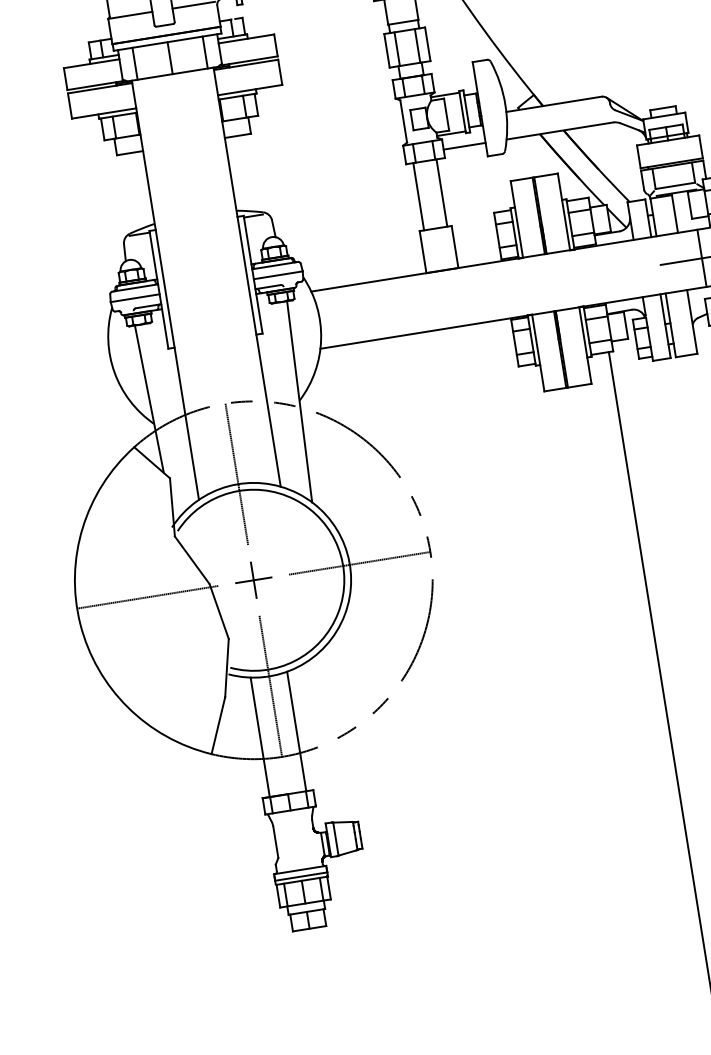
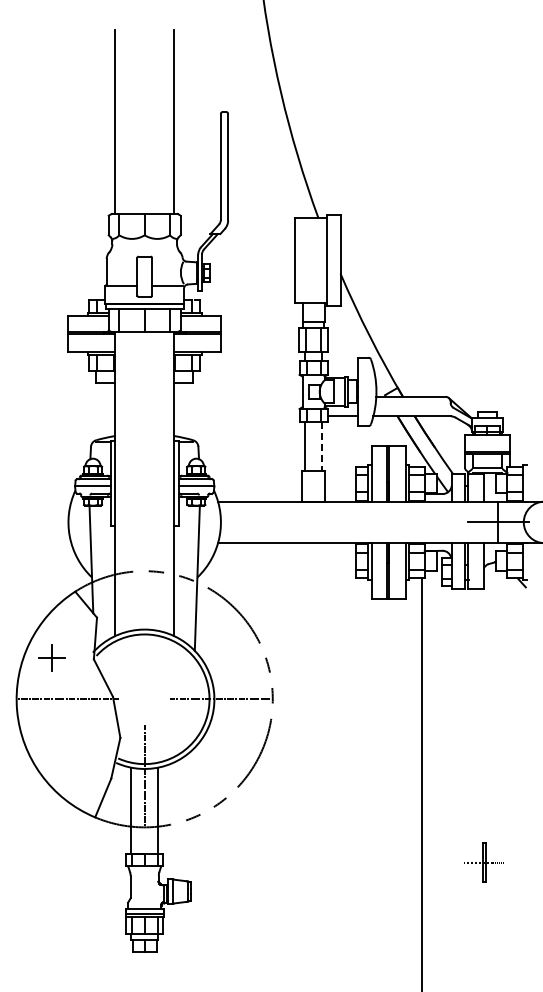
line: (441, 194) -> (321, 447), solid -> dashed
line: (236, 474) -> (144, 622), removed
part: (253, 579) -> (51, 657), moved

